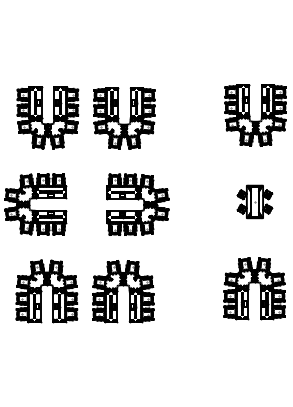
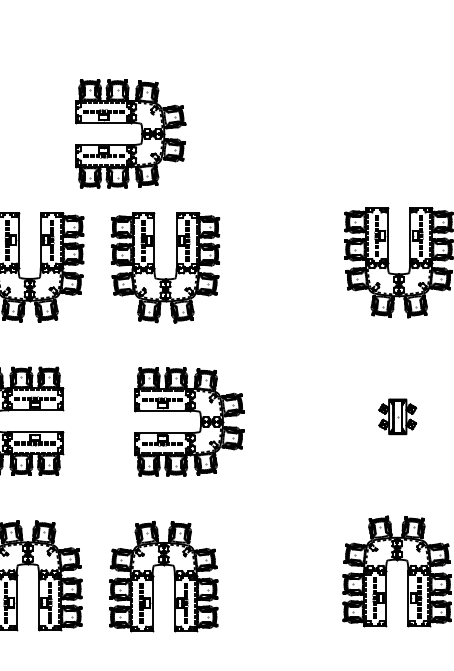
part: (104, 42) -> (130, 133), added
part: (254, 201) -> (396, 416), size x0.6

